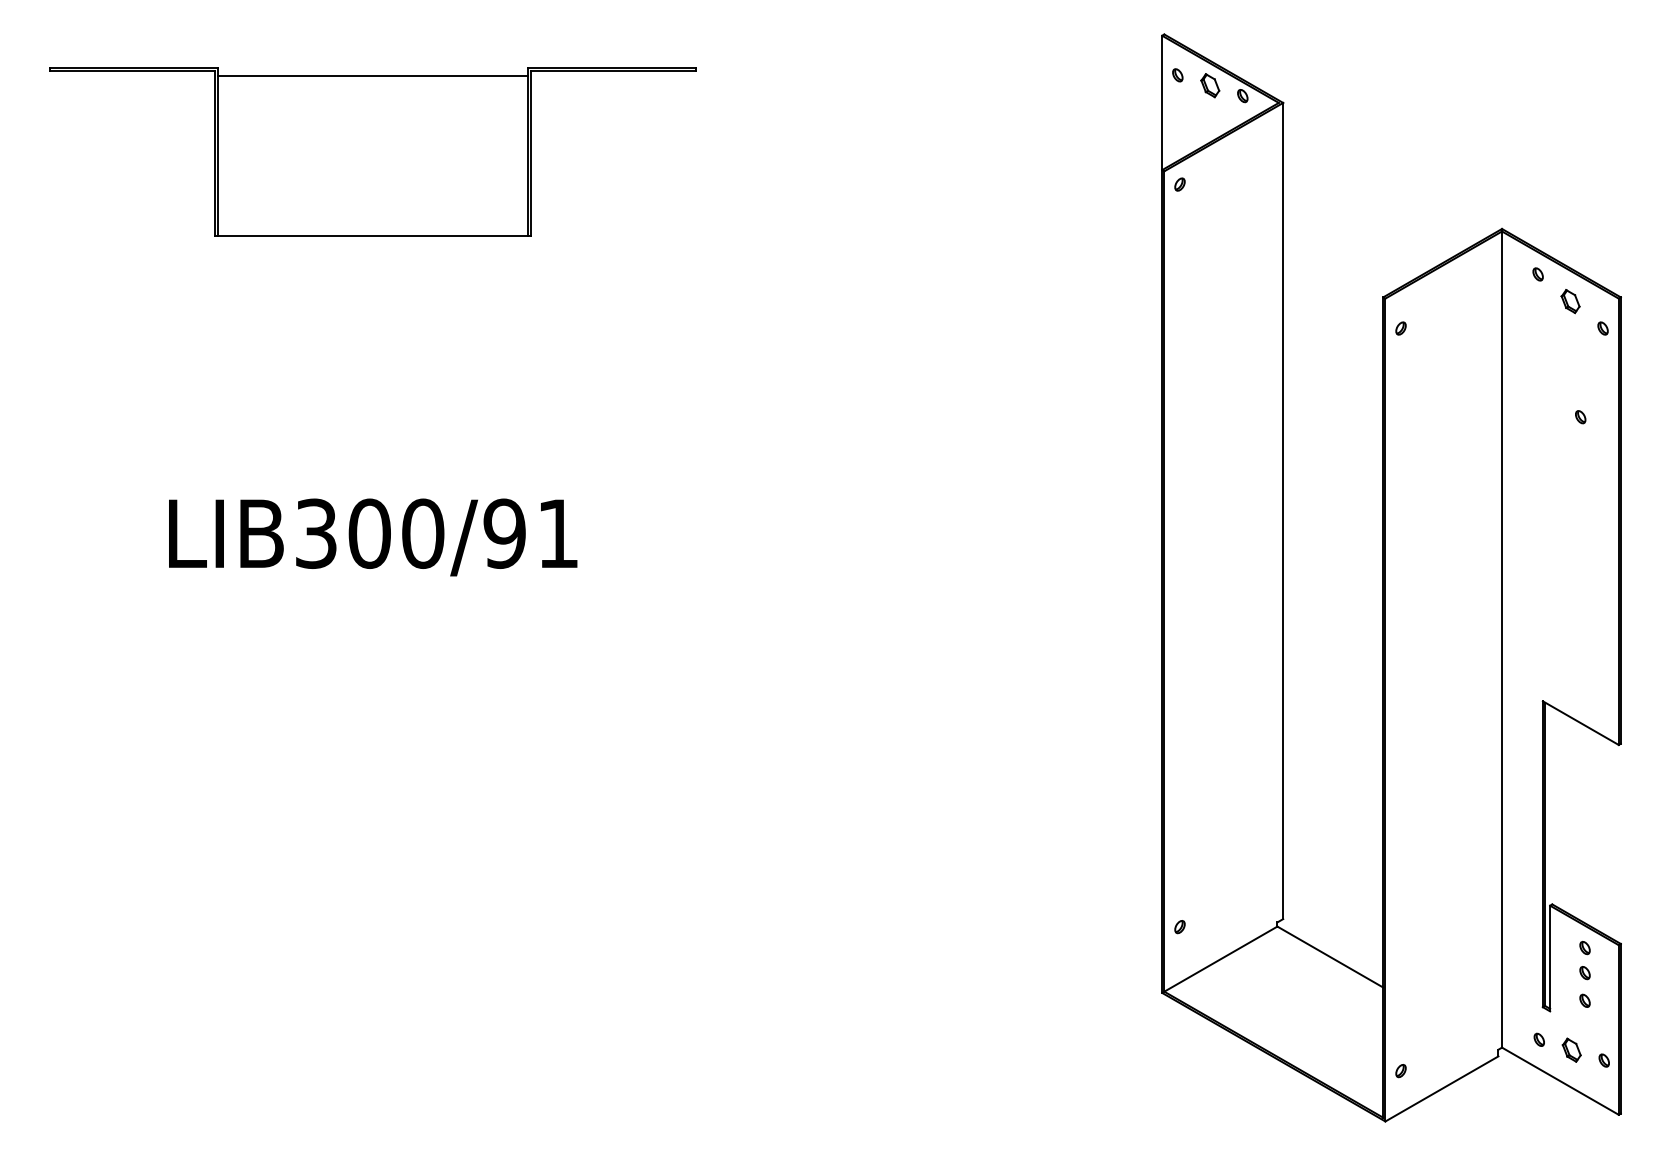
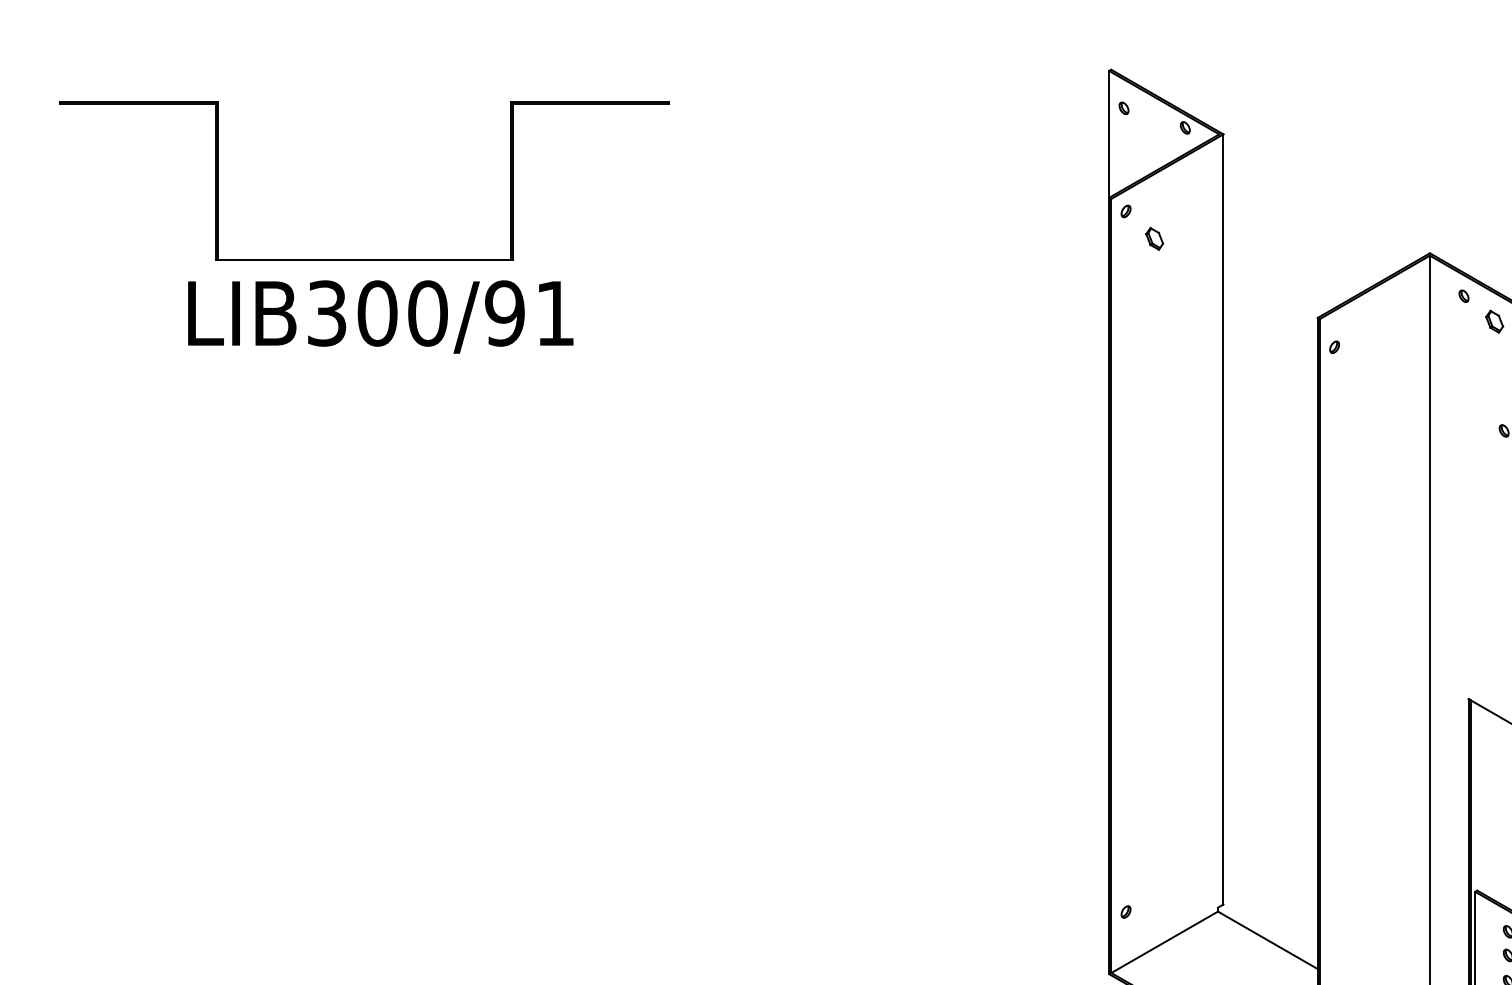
line: (372, 76) -> (364, 109), removed
part: (1210, 85) -> (1154, 238), moved
text: (373, 537) -> (381, 317), moved

